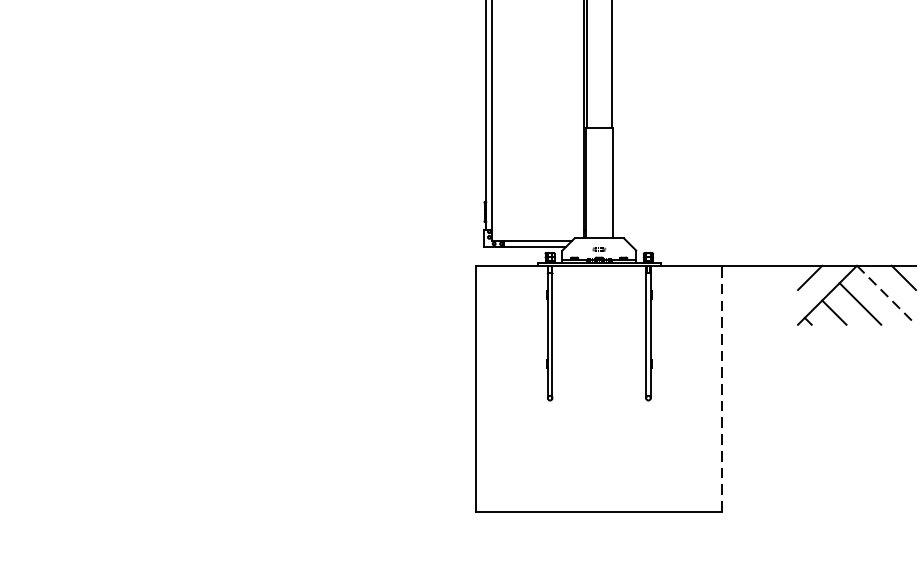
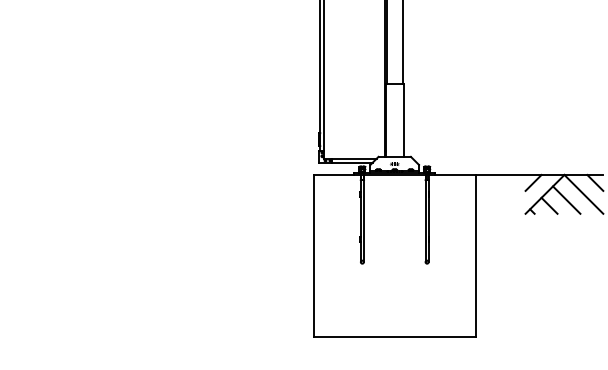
line: (887, 295) -> (584, 194), dashed -> solid
line: (721, 388) -> (475, 255), dashed -> solid

